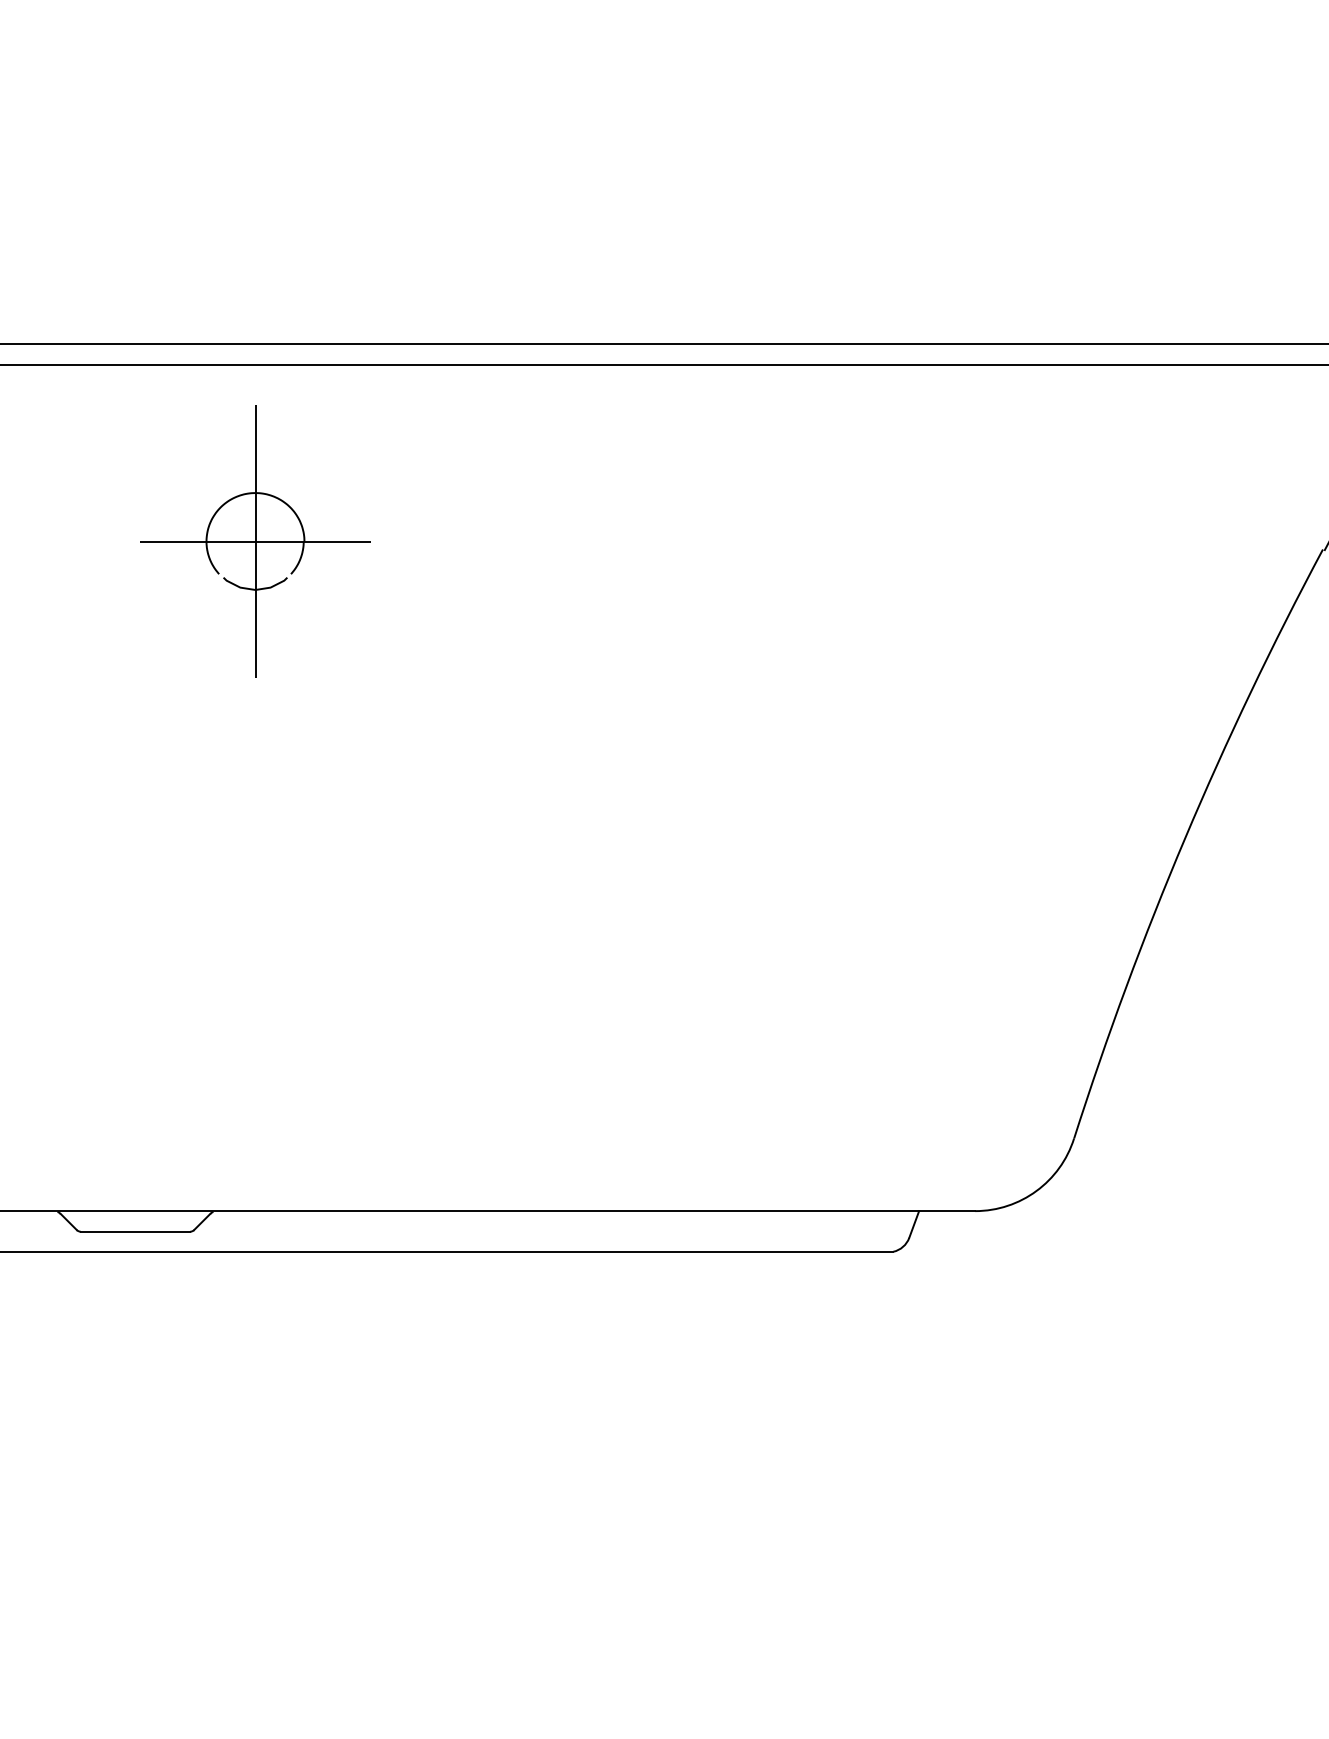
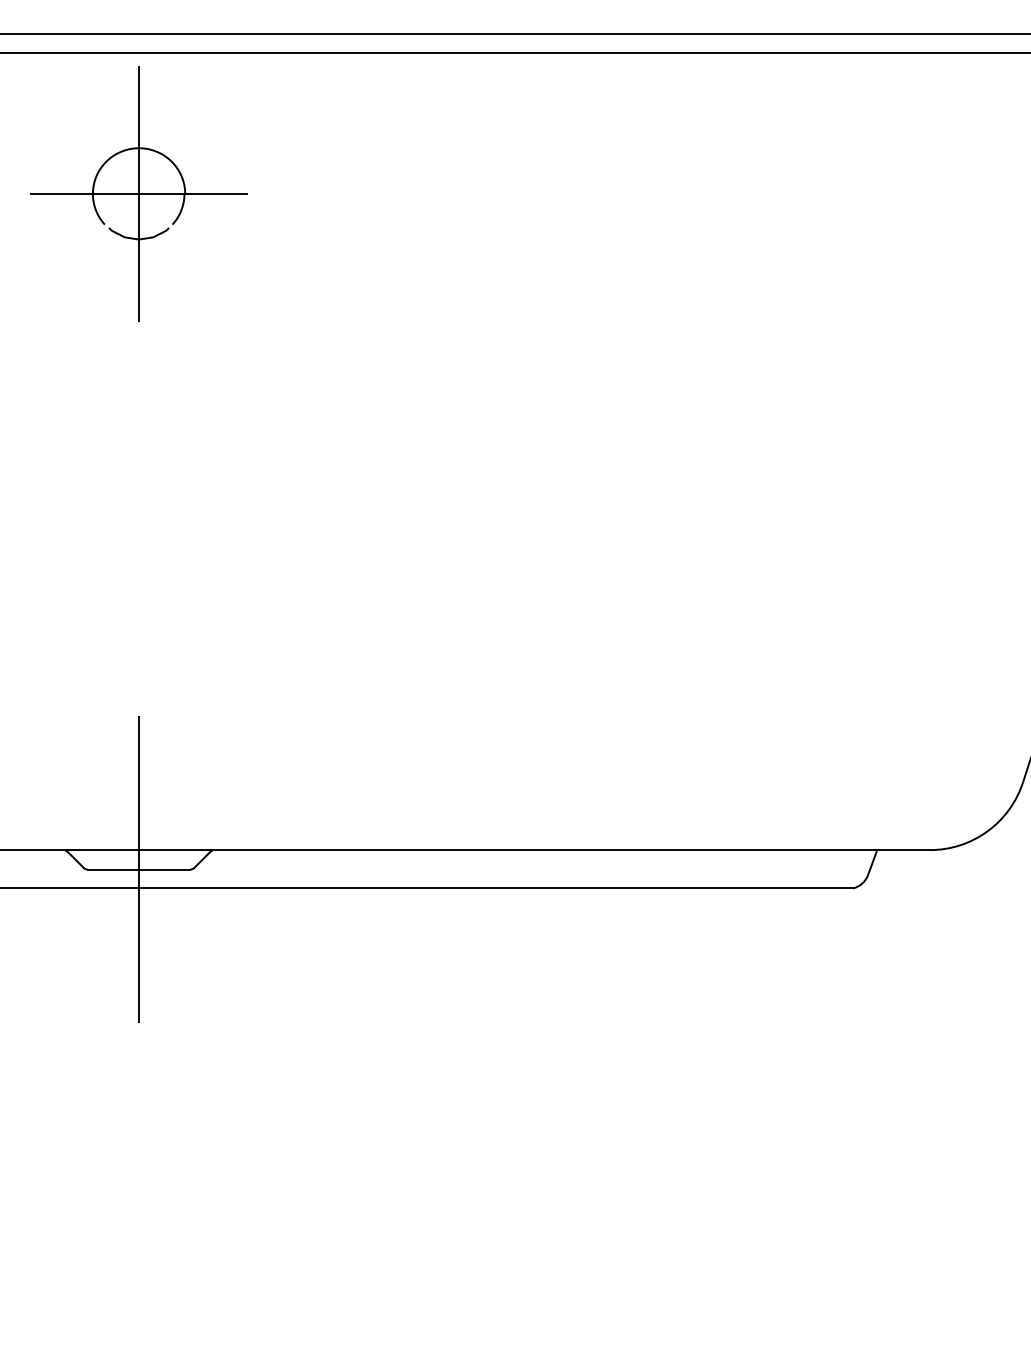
part: (255, 541) -> (139, 193), moved
line: (135, 1231) -> (139, 869), added

